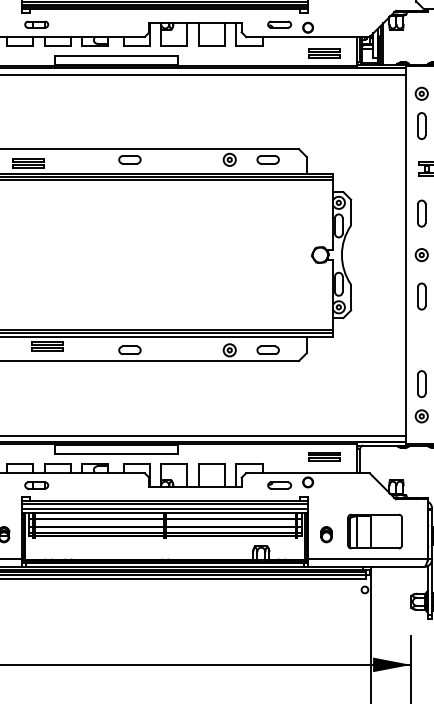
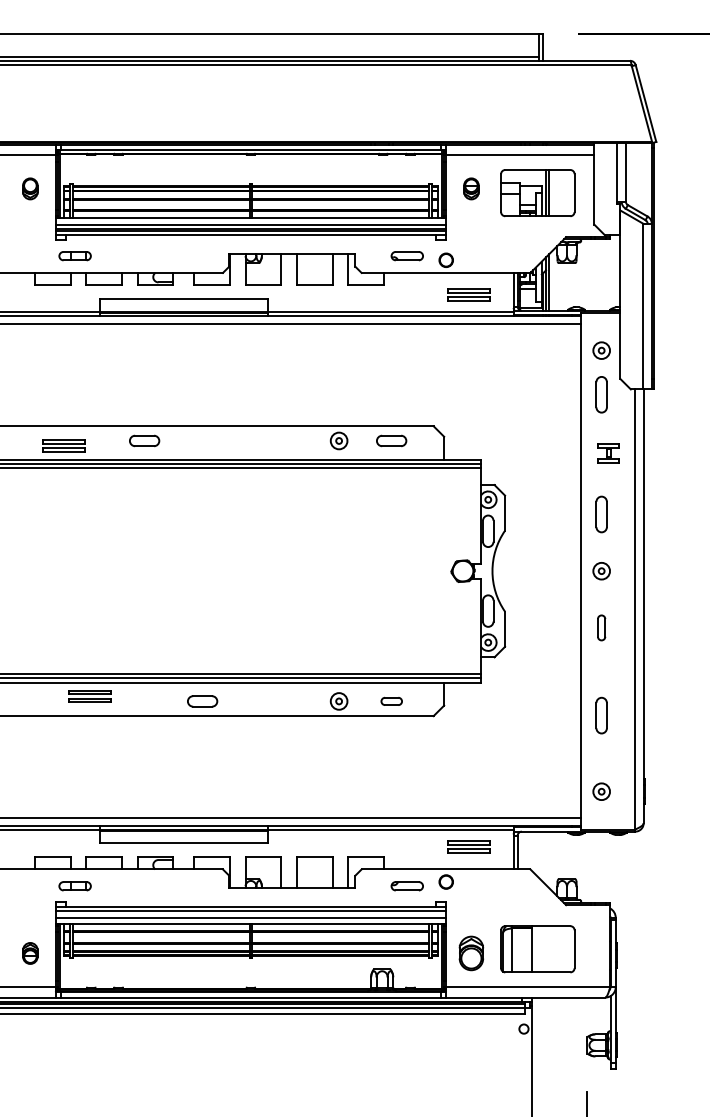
part: (129, 159) -> (144, 440), moved
part: (421, 296) -> (601, 627), size x0.7
part: (268, 350) -> (391, 701), size x0.7
part: (421, 384) -> (601, 715), moved
part: (326, 534) -> (471, 953), size x1.6

